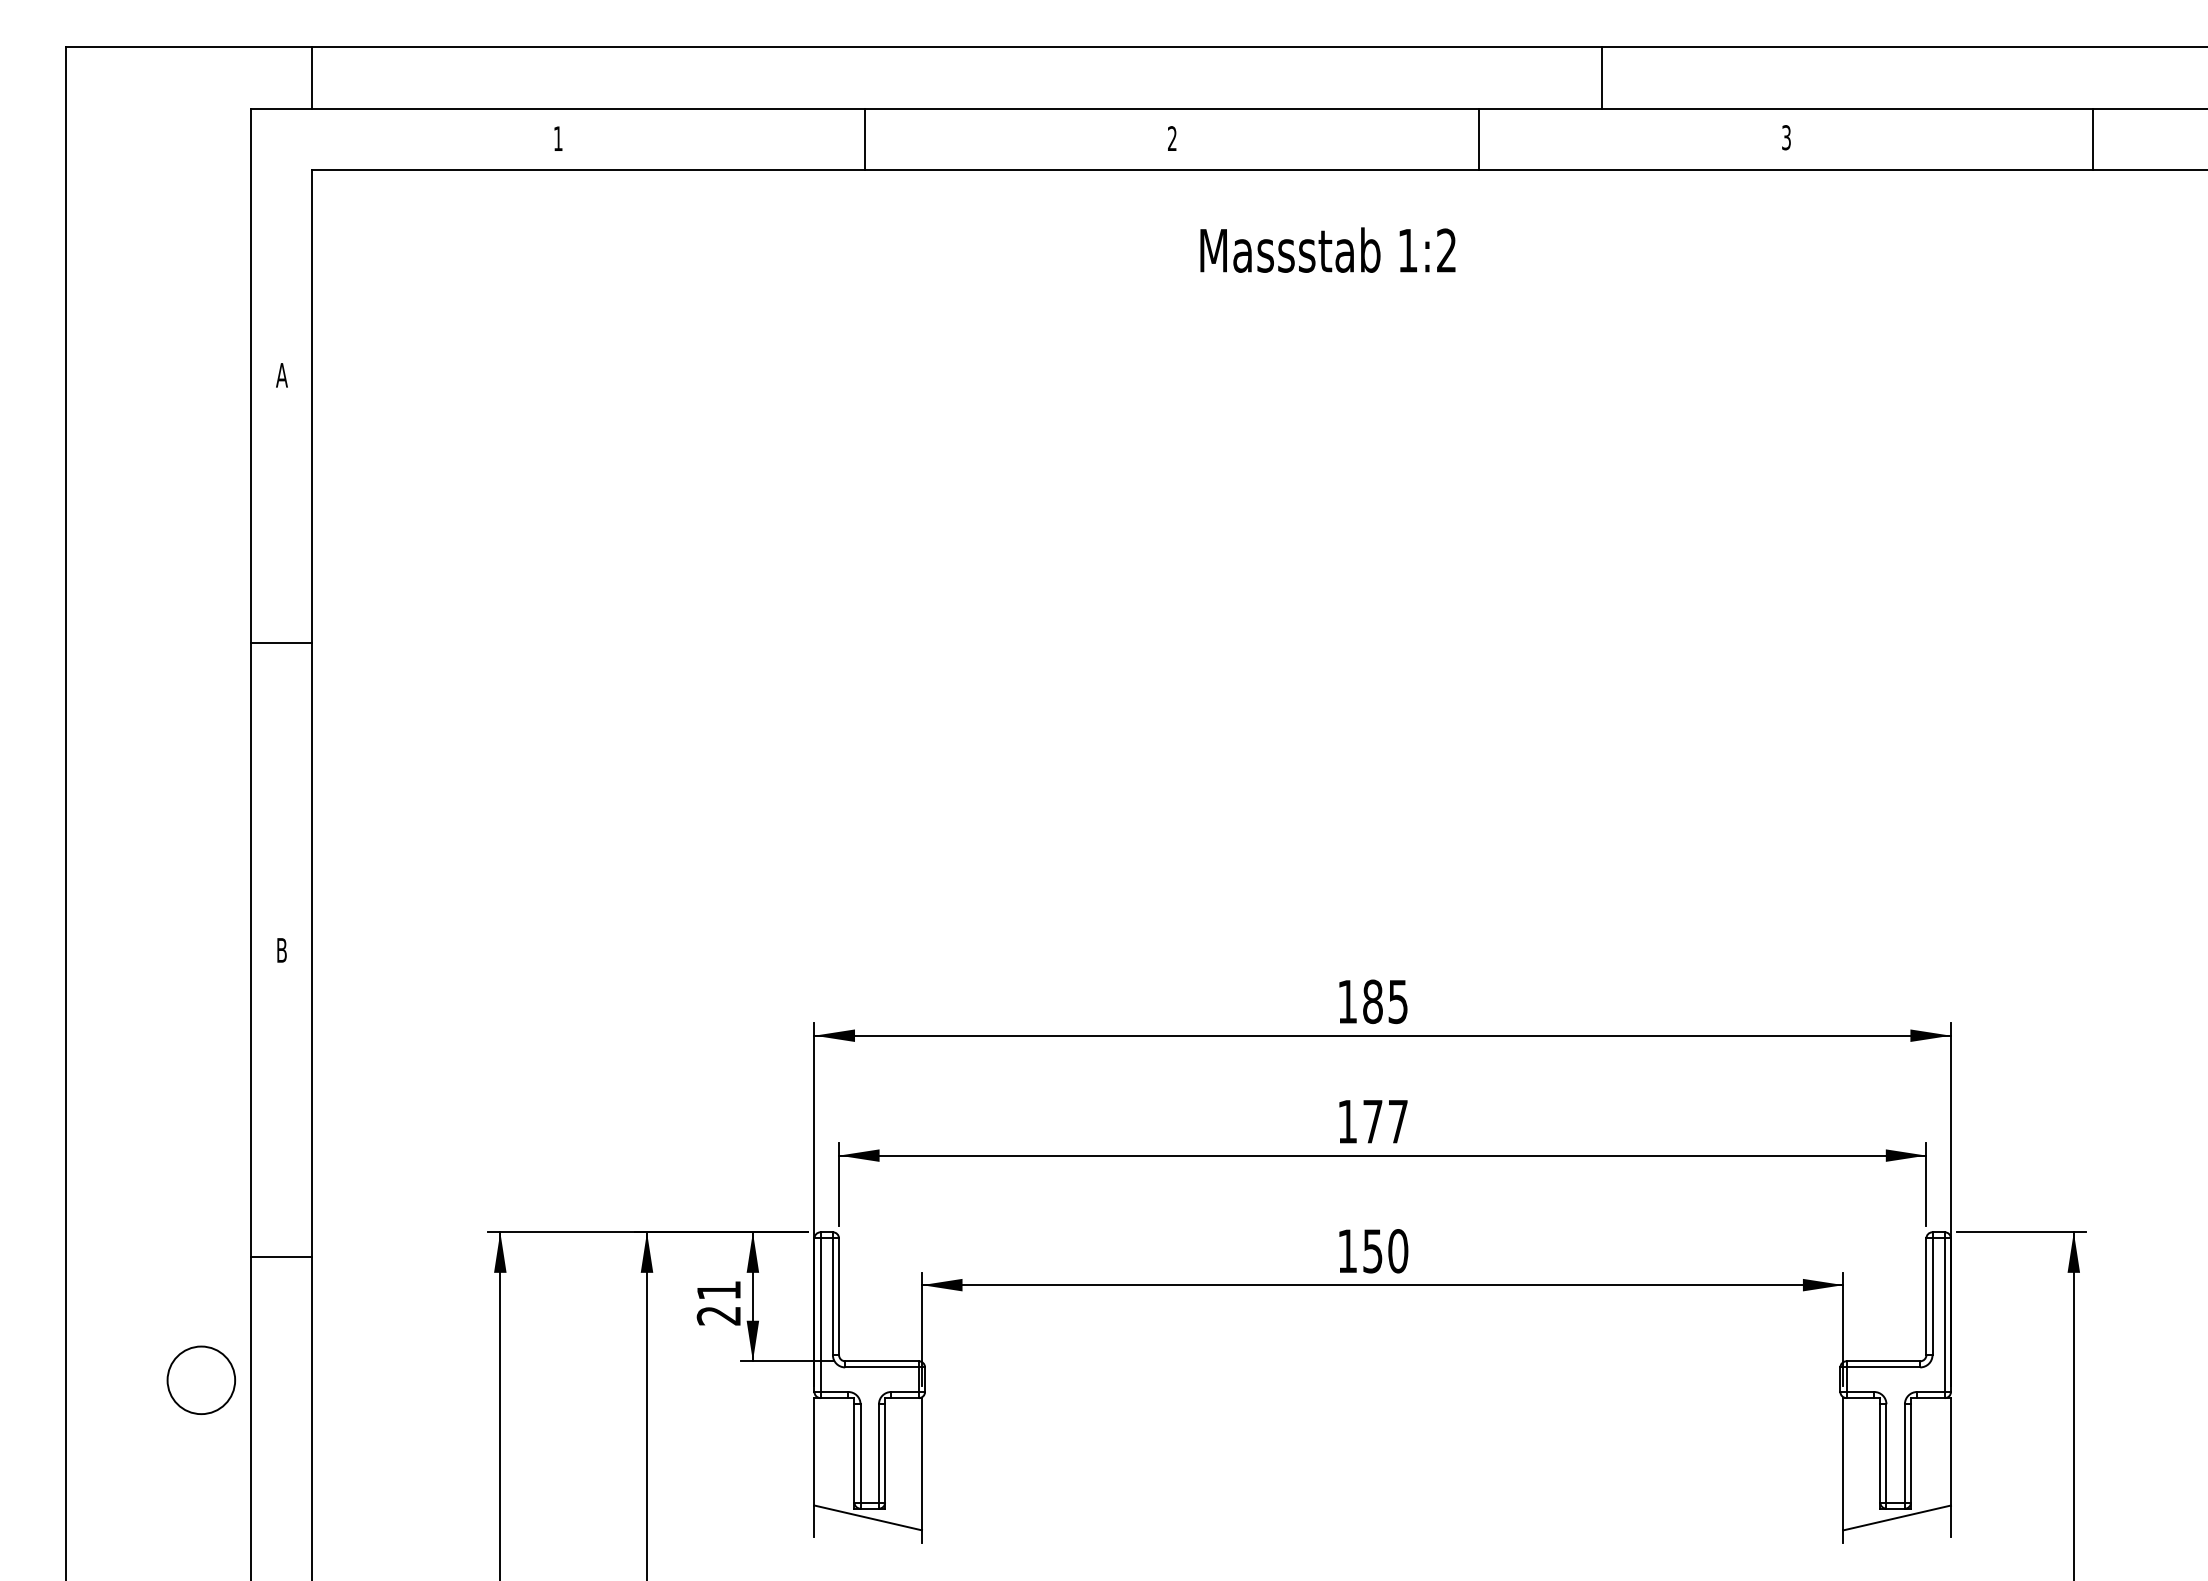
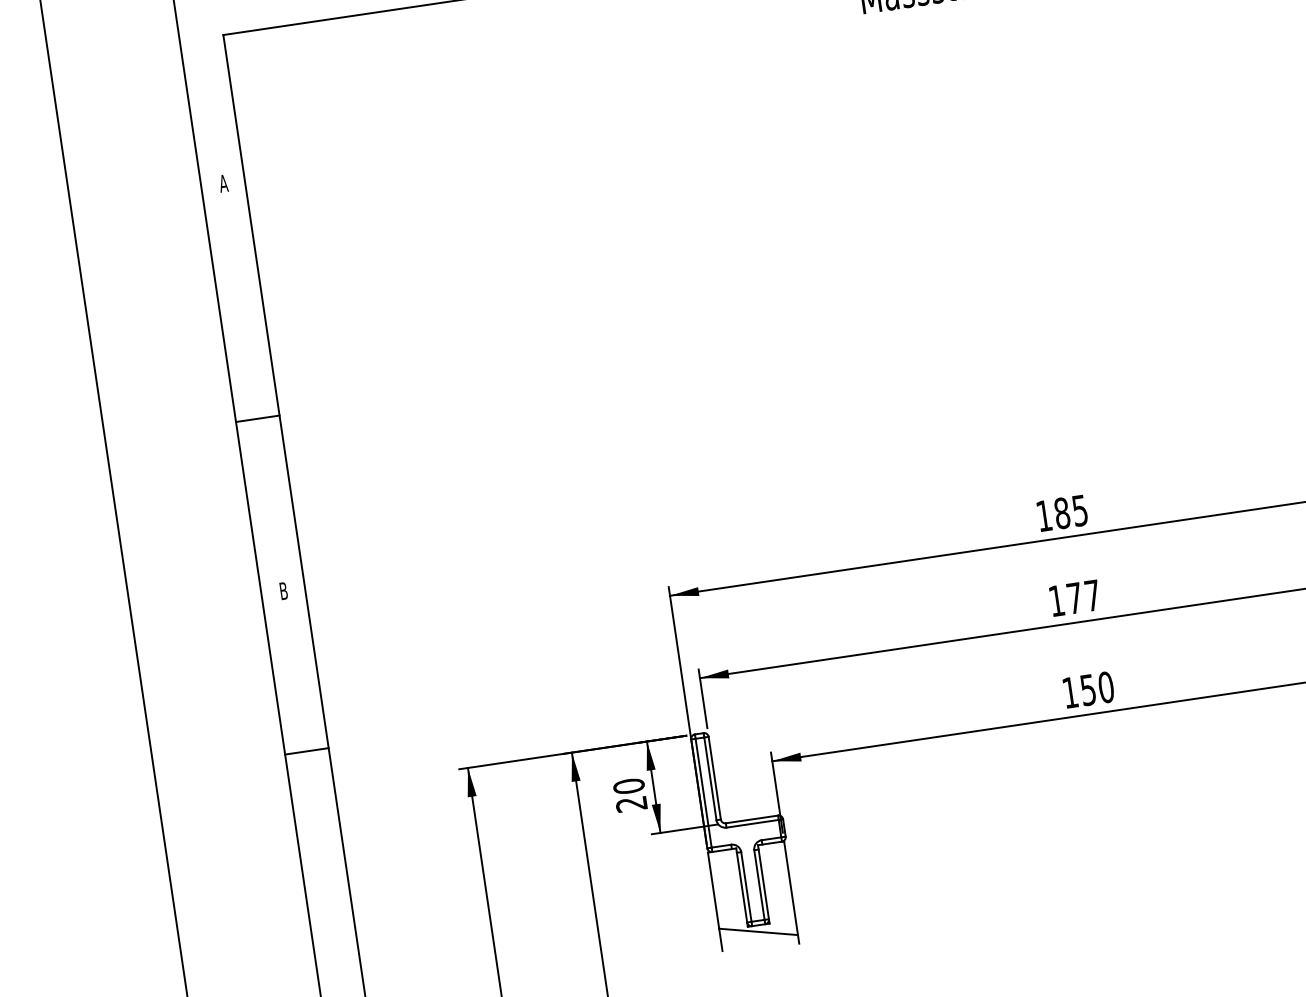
line: (280, 643) -> (257, 419), moved
line: (280, 1257) -> (306, 751), moved
text: (718, 1290) -> (628, 786), 21 -> 20
circle: (201, 1379) -> (271, 903), removed

